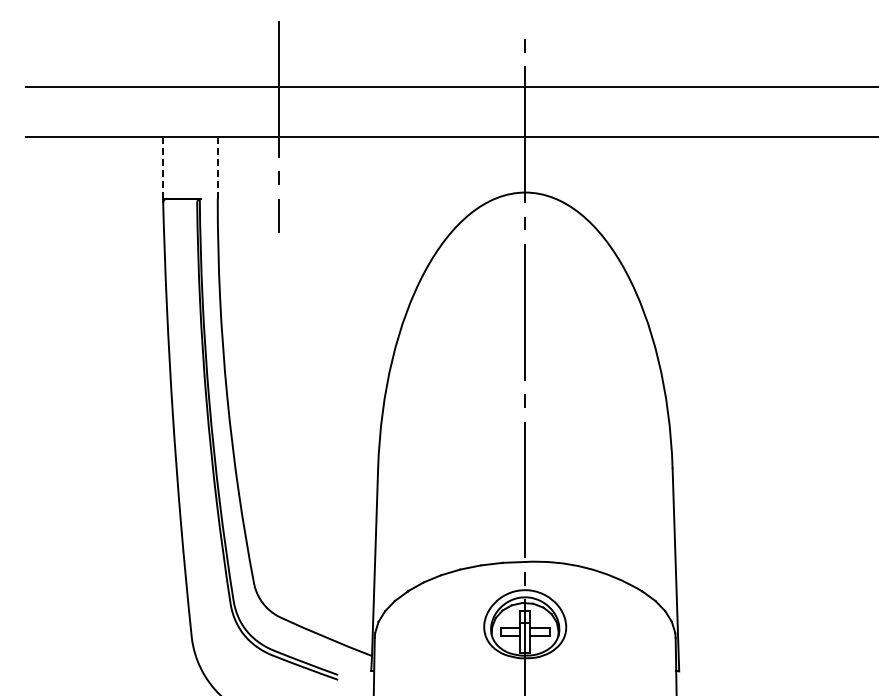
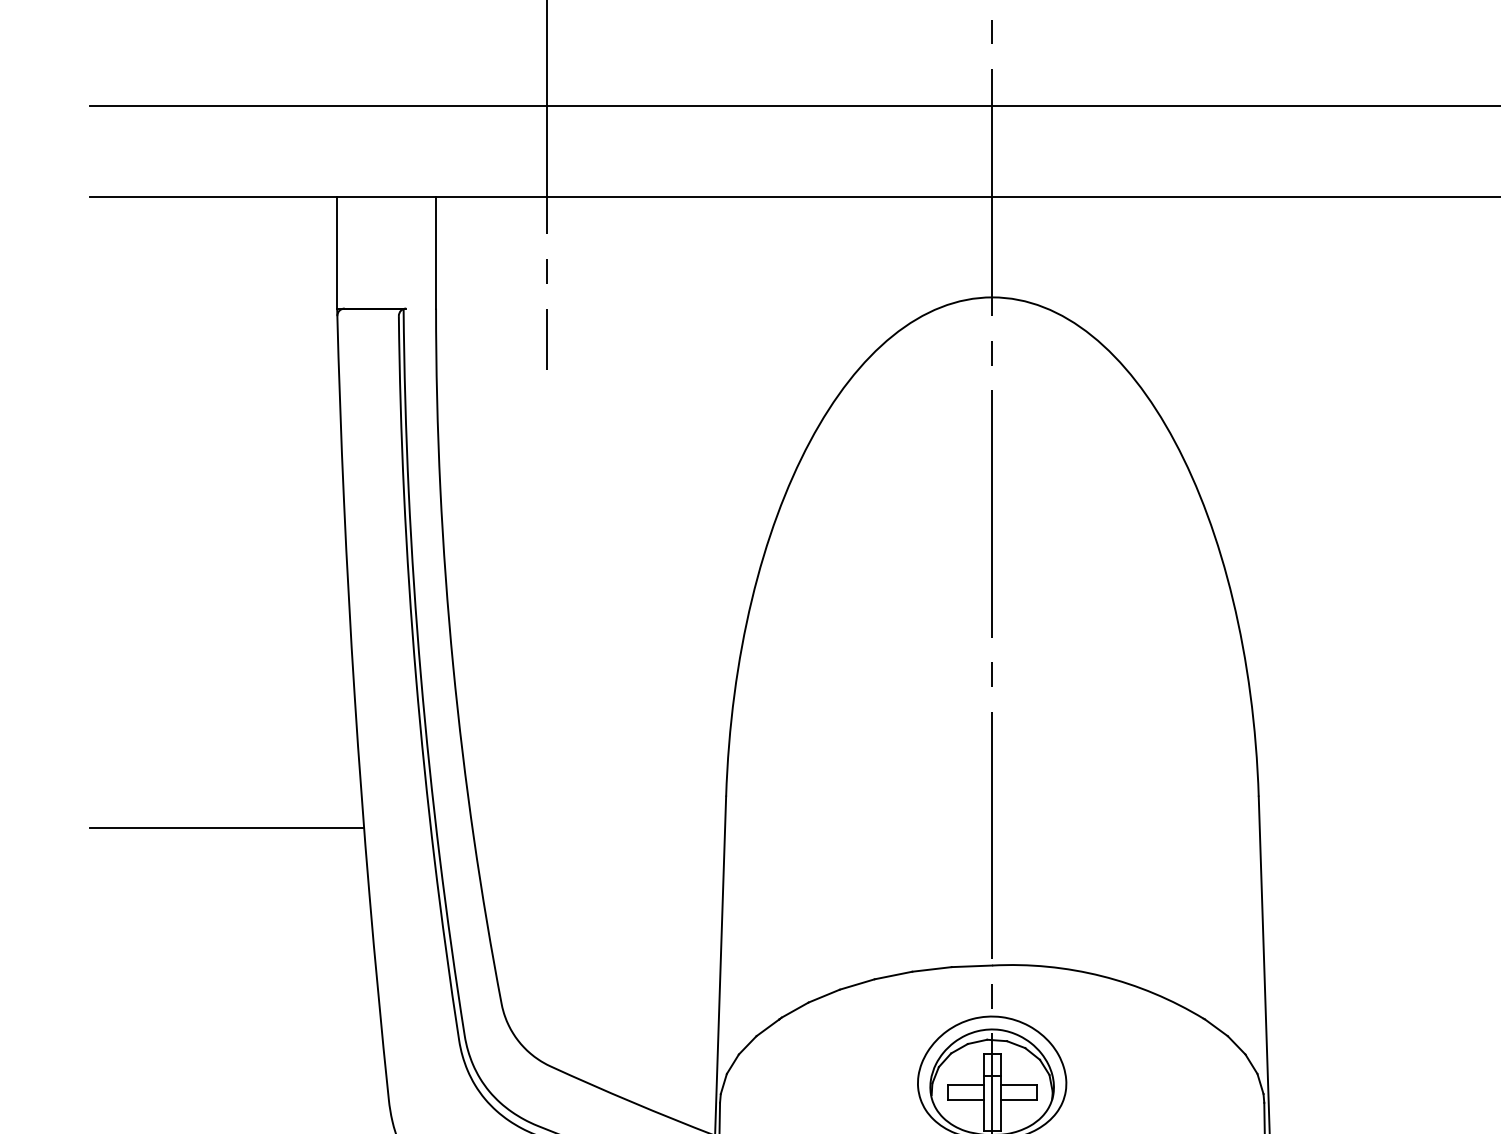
line: (163, 167) -> (337, 252), dashed -> solid
line: (217, 167) -> (435, 252), dashed -> solid
line: (101, 485) -> (225, 827), added

